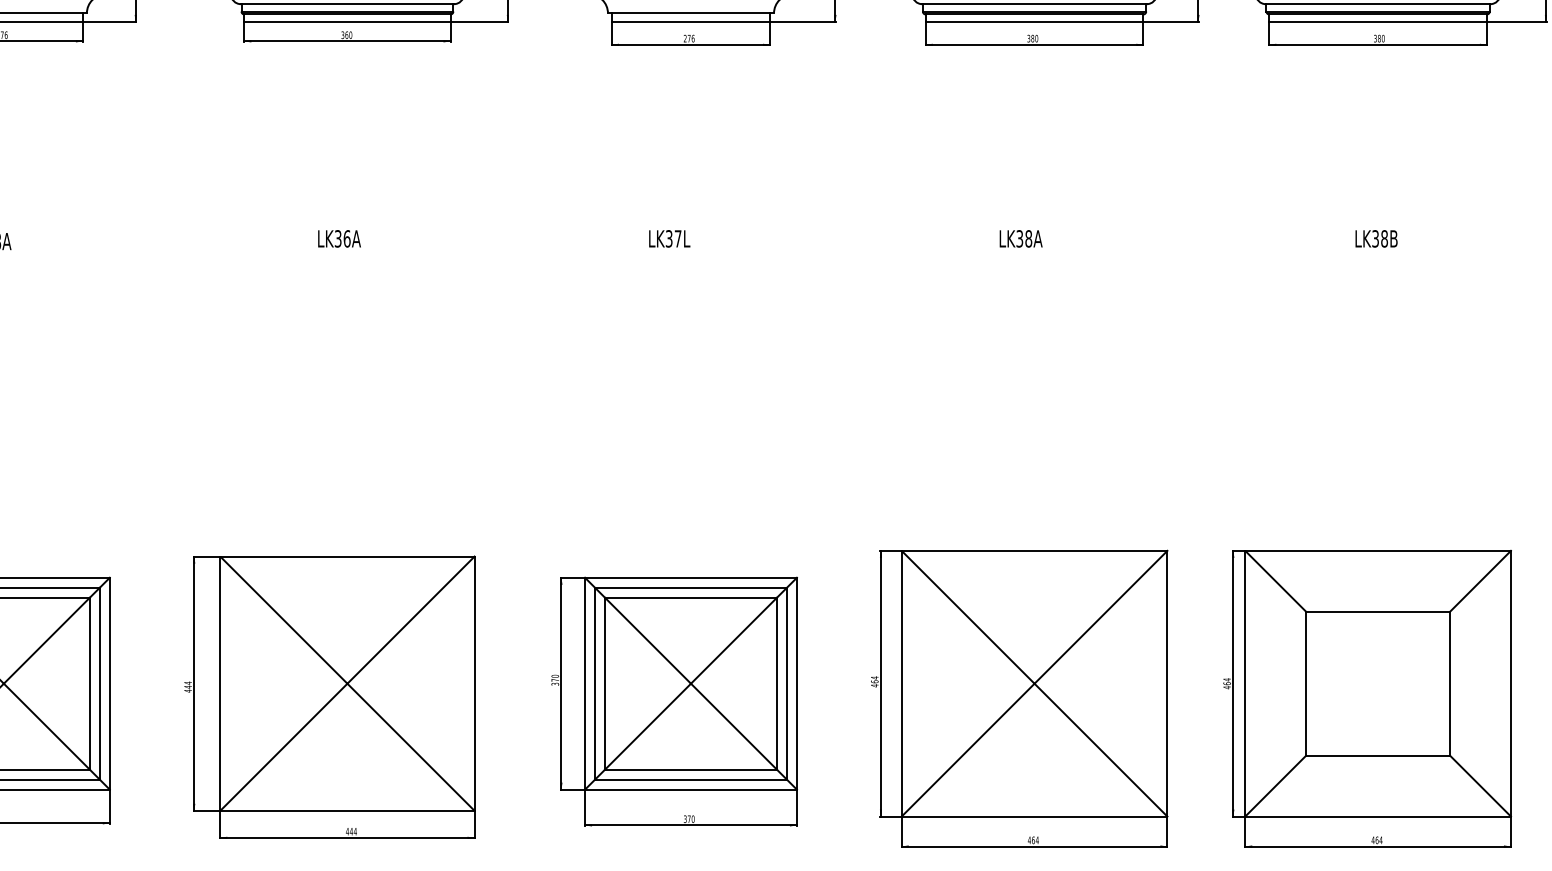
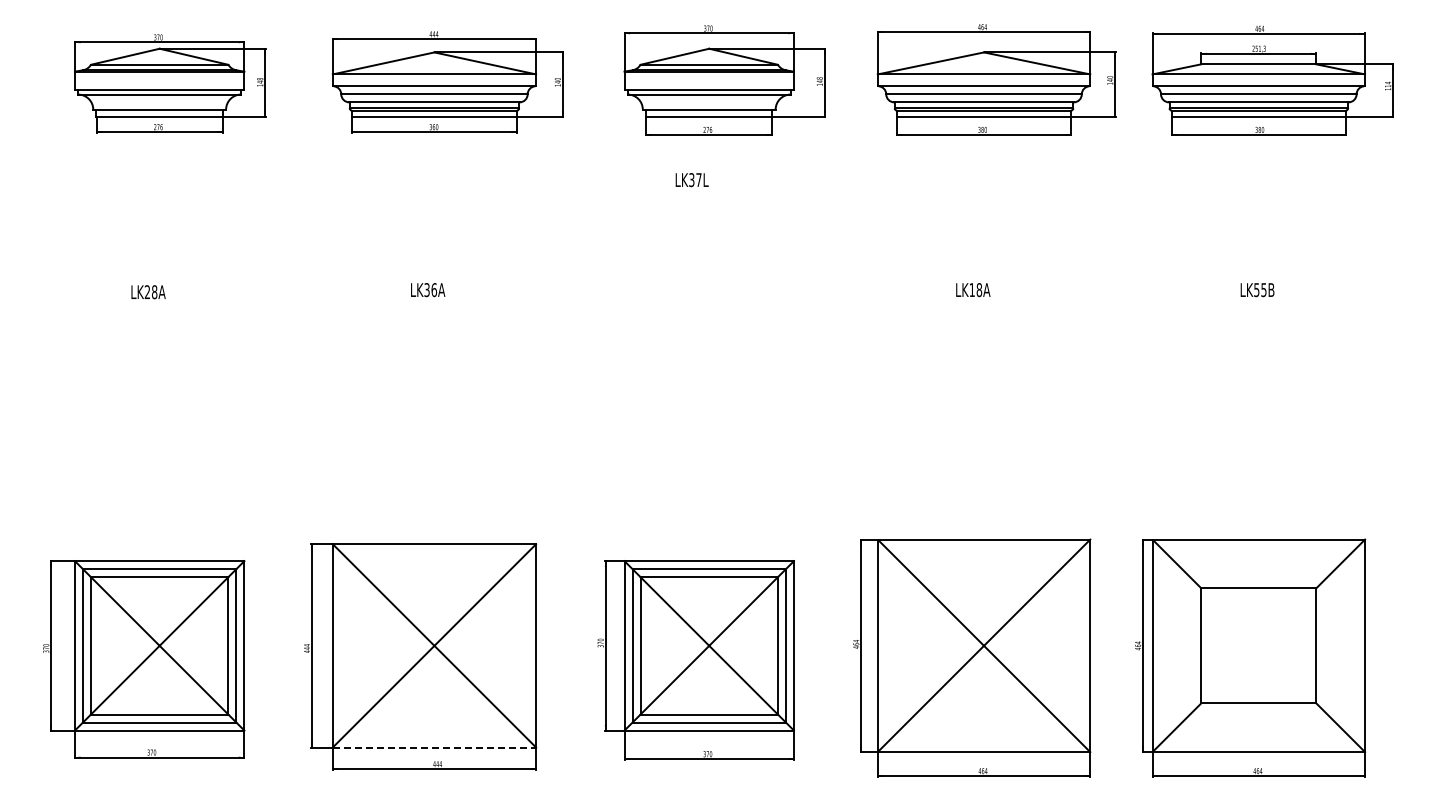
text: (668, 239) -> (691, 180), moved
text: (1018, 239) -> (971, 290), LK38A -> LK18A
text: (1380, 239) -> (1260, 290), LK38B -> LK55B
line: (347, 810) -> (434, 747), solid -> dashed

